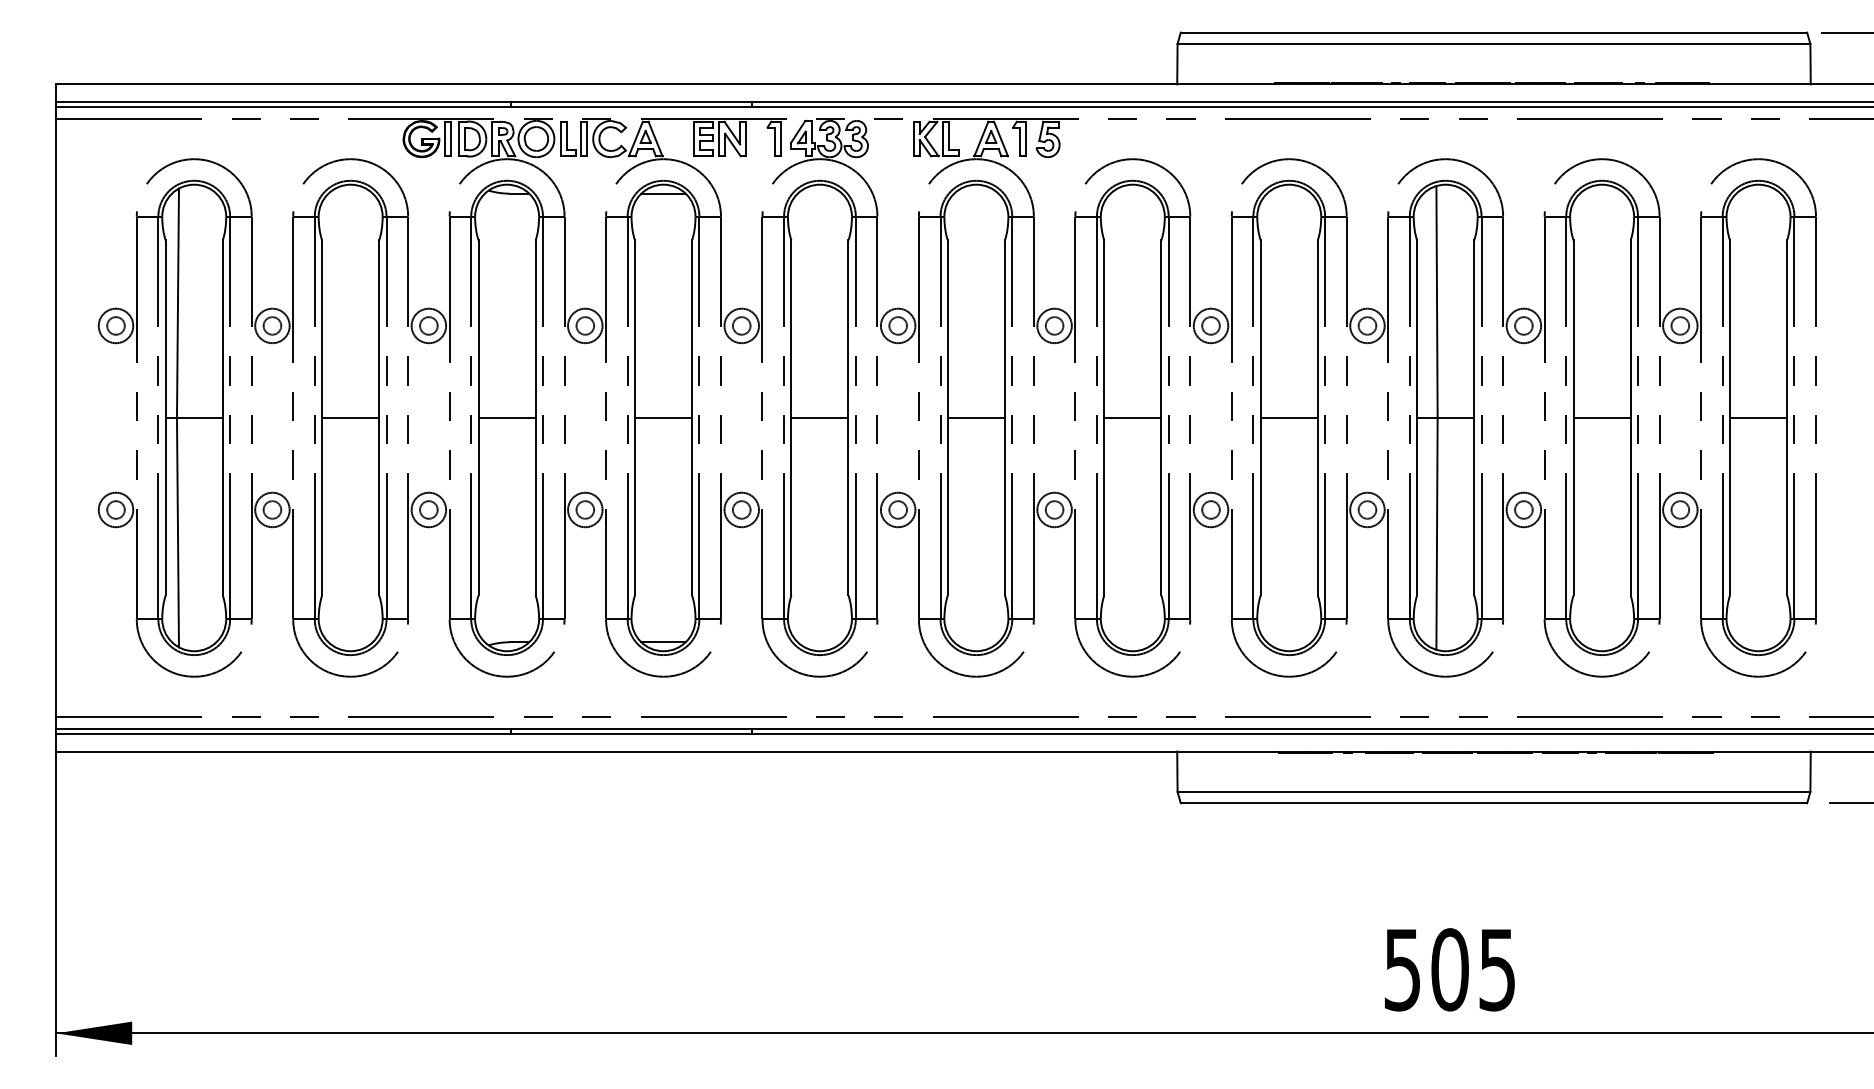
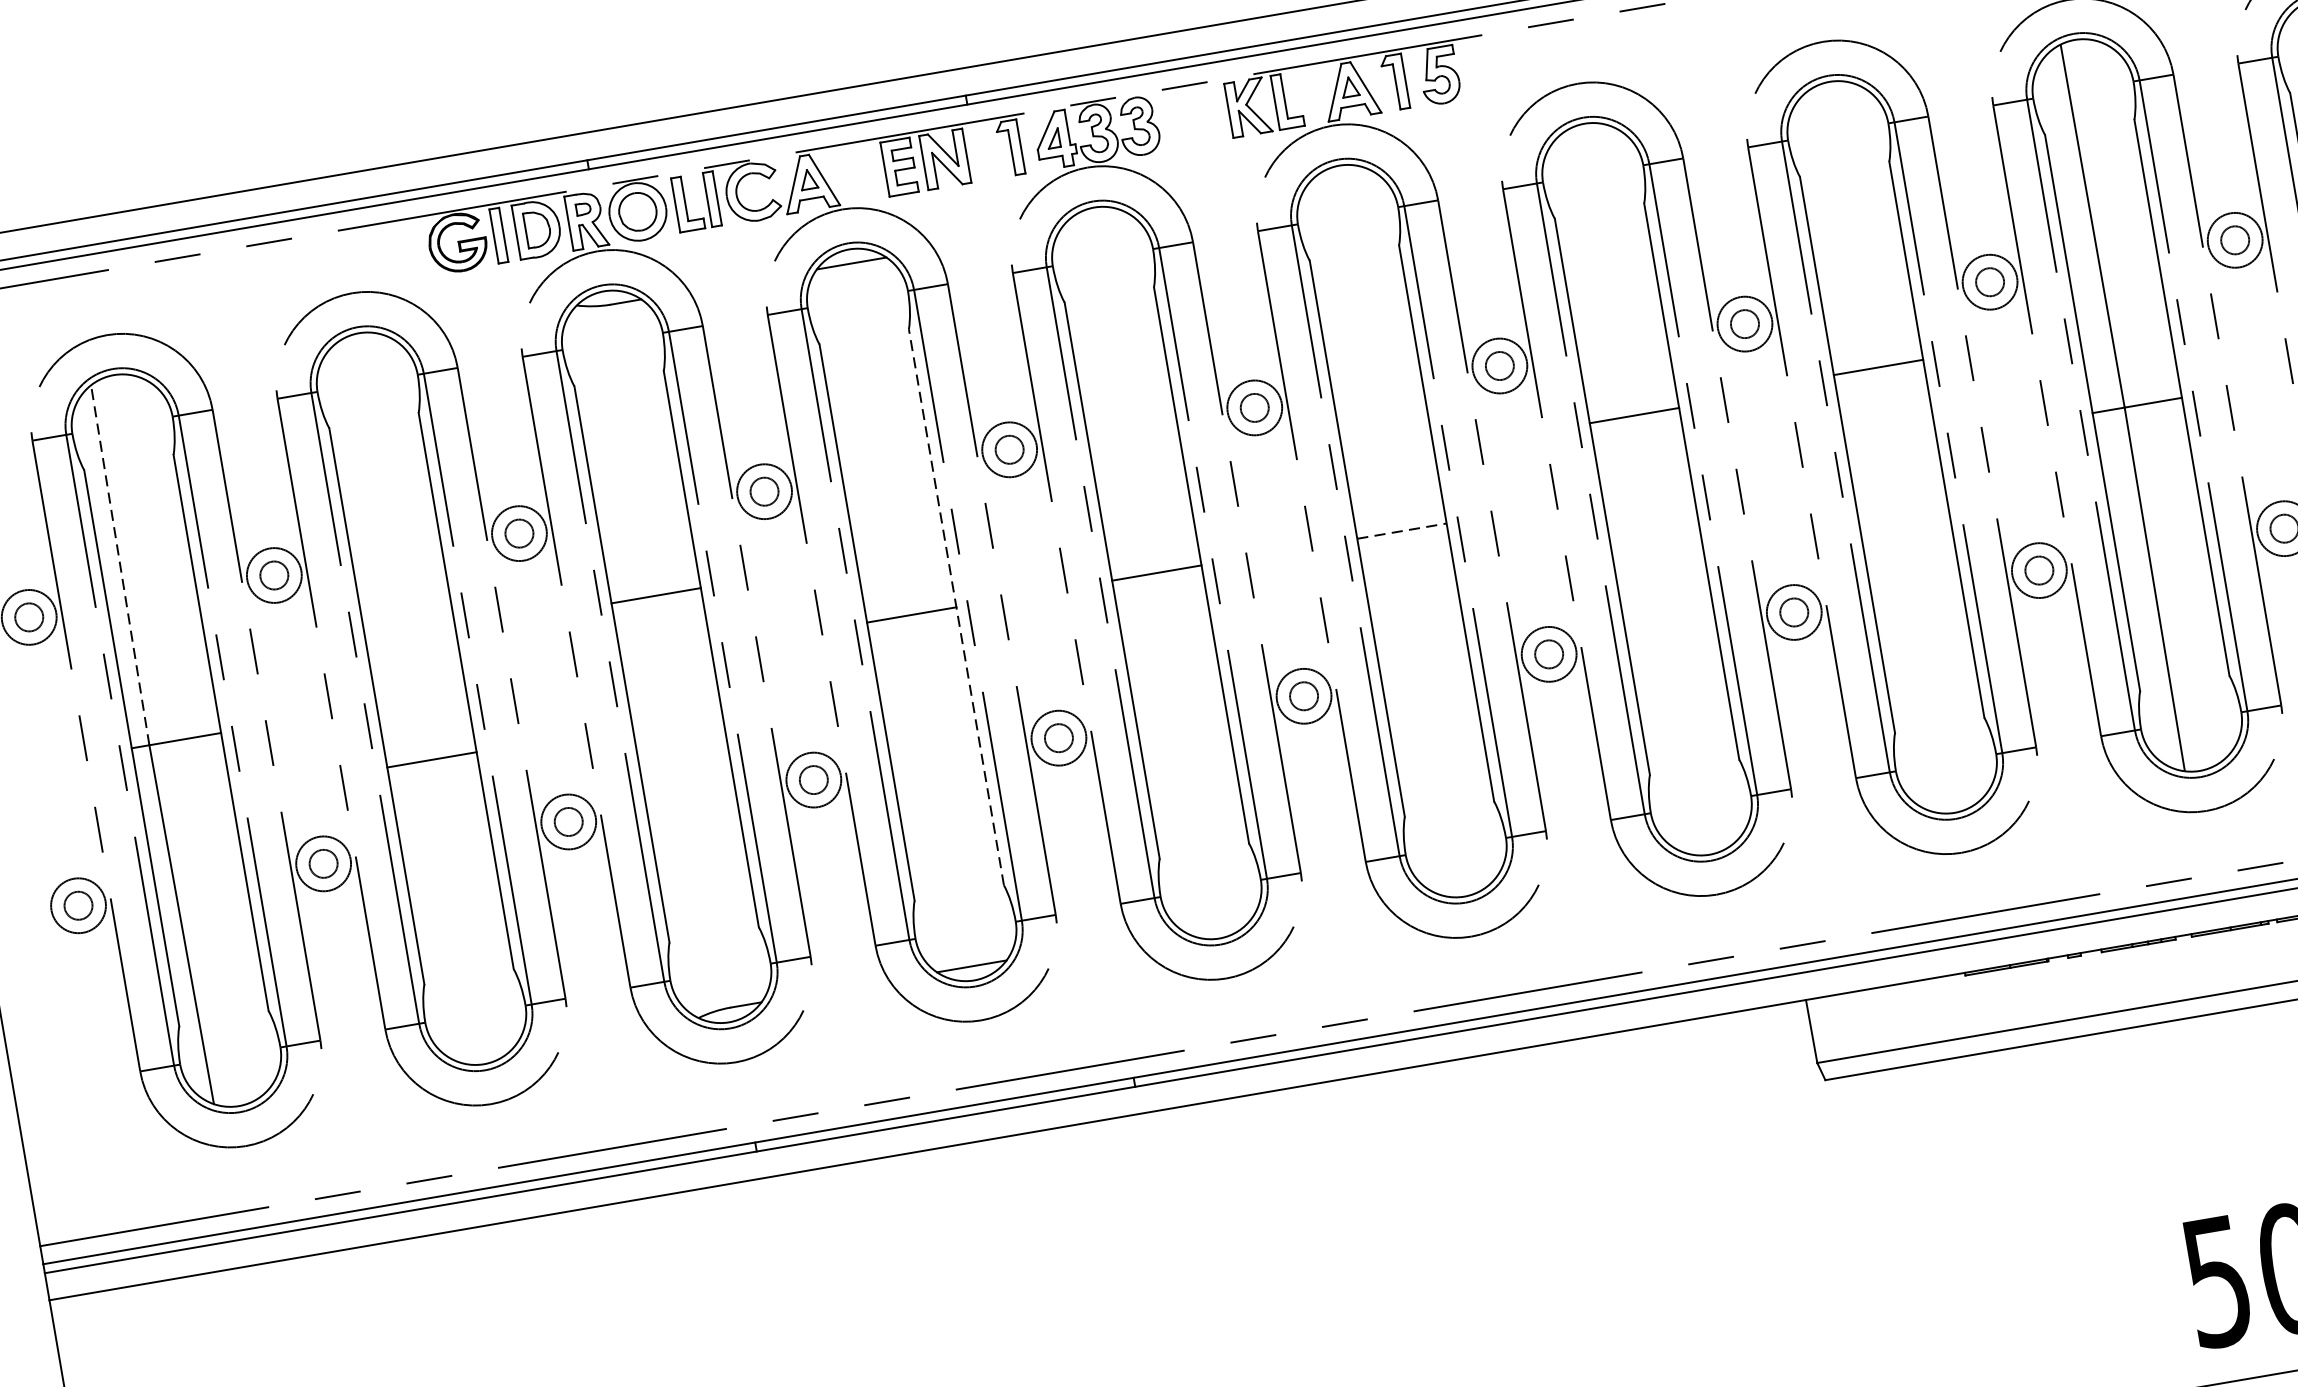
line: (177, 303) -> (119, 565), solid -> dashed
line: (350, 417) -> (431, 759), moved
line: (506, 417) -> (655, 595), moved
line: (692, 417) -> (957, 606), solid -> dashed
line: (976, 417) -> (1402, 530), solid -> dashed
line: (1132, 417) -> (1633, 414), moved
line: (1288, 417) -> (1877, 366), moved

